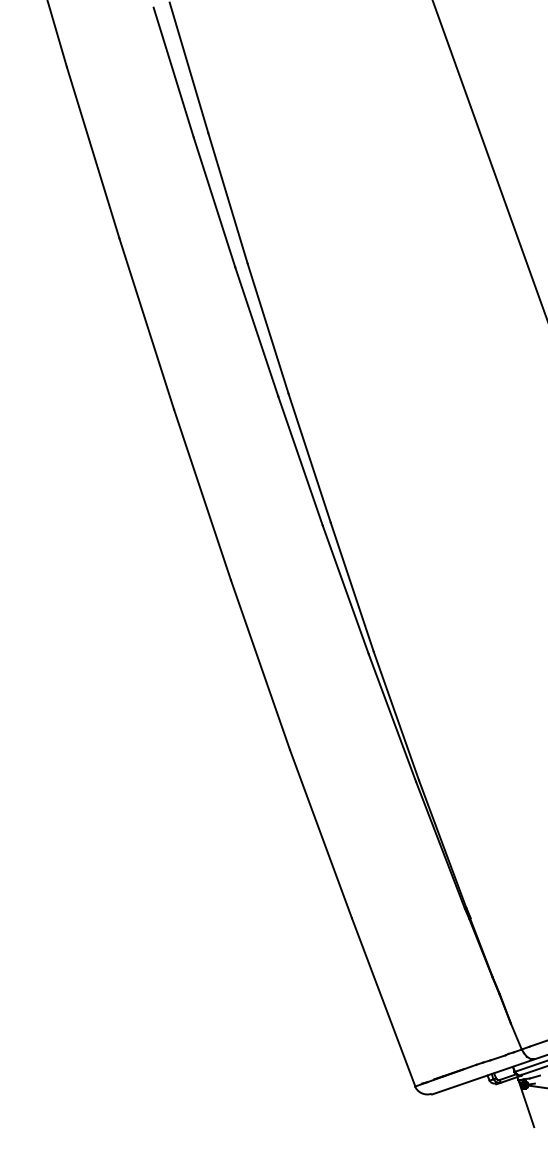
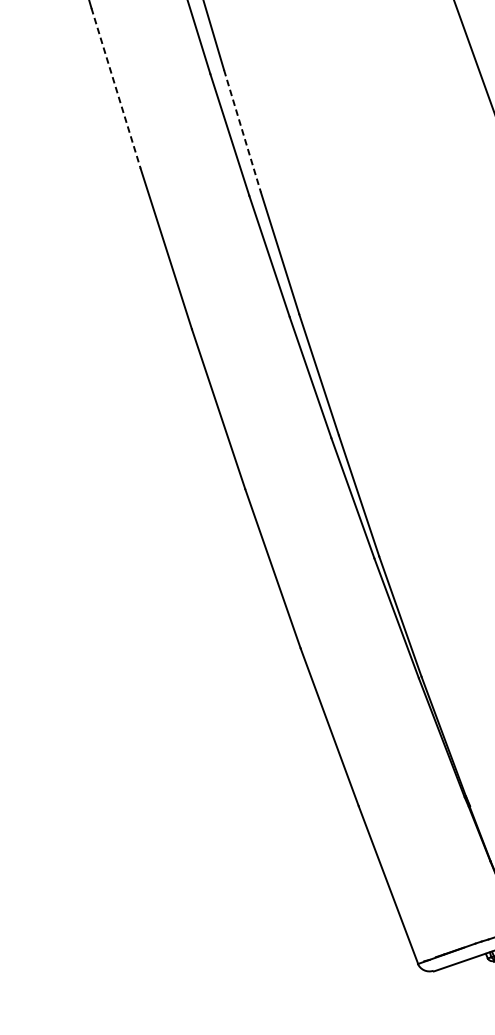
line: (93, 152) -> (116, 88), solid -> dashed
line: (228, 198) -> (242, 131), solid -> dashed

